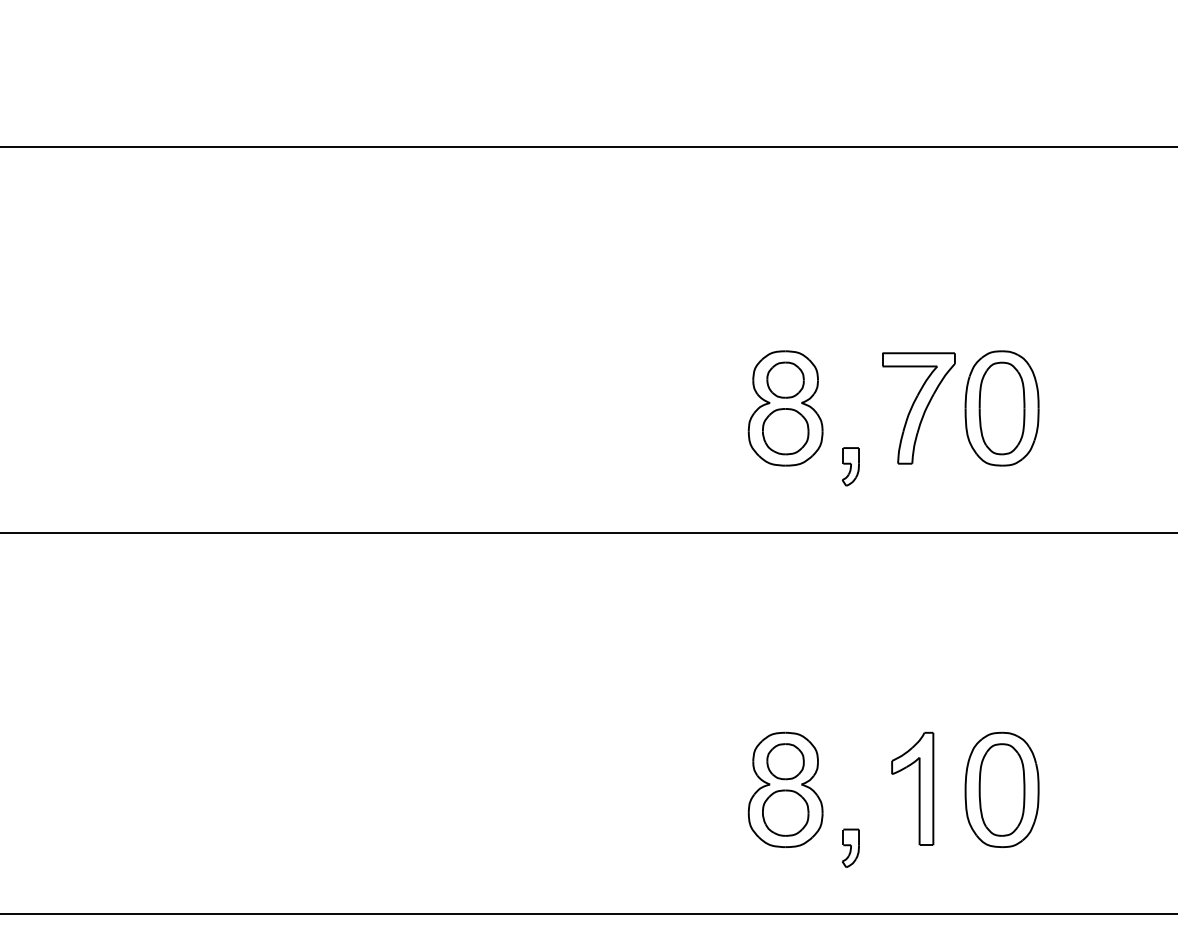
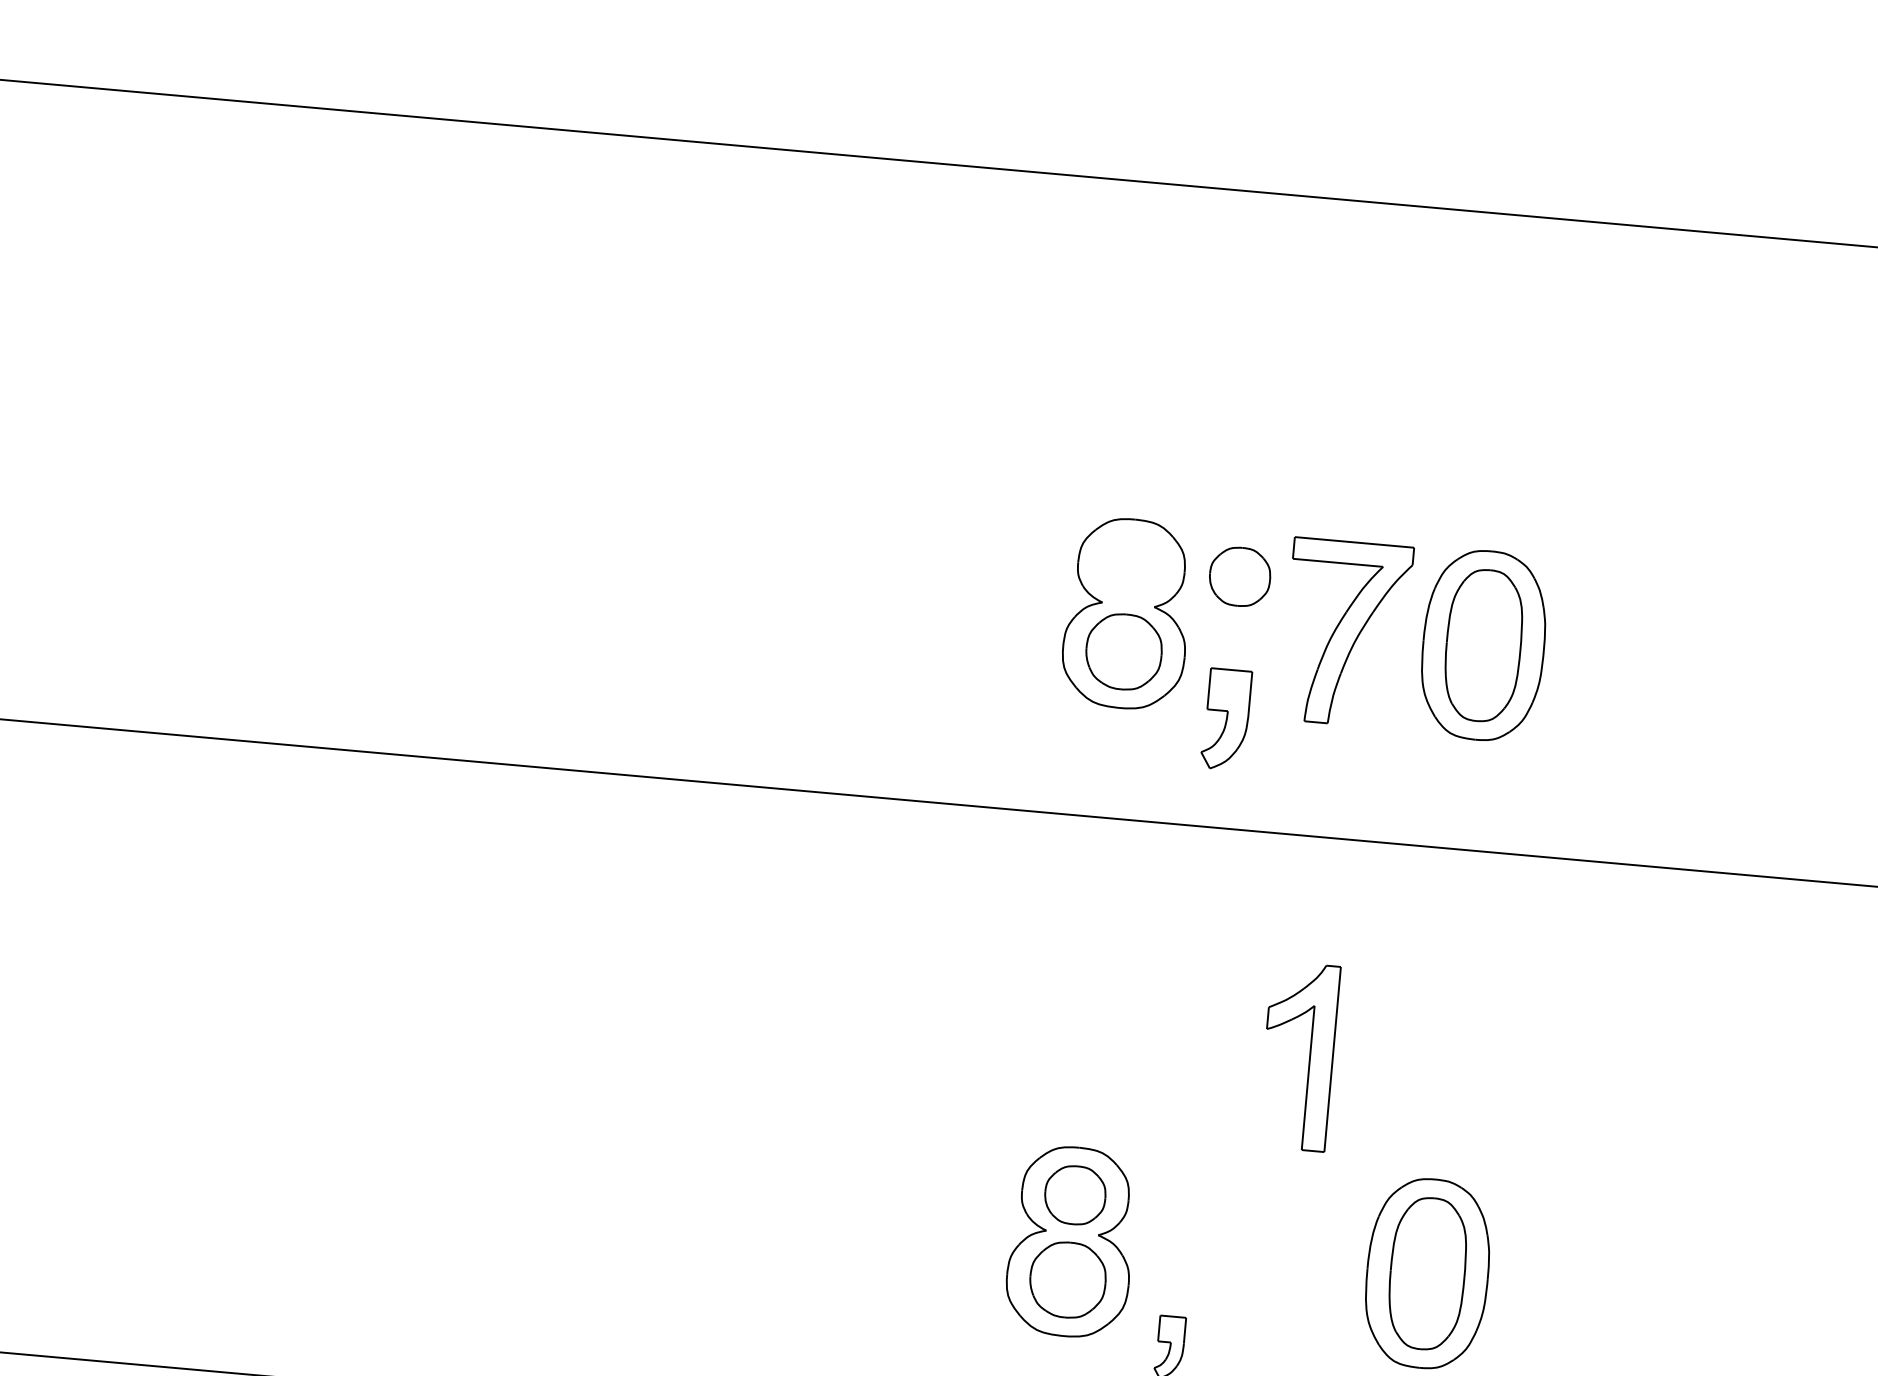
part: (785, 379) -> (1239, 575), moved
part: (850, 466) -> (1225, 718), size x1.6
part: (912, 788) -> (1298, 1055), moved

